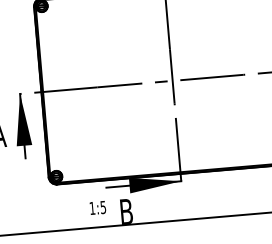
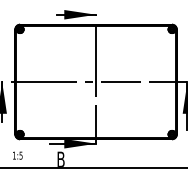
text: (97, 207) -> (17, 155), moved

